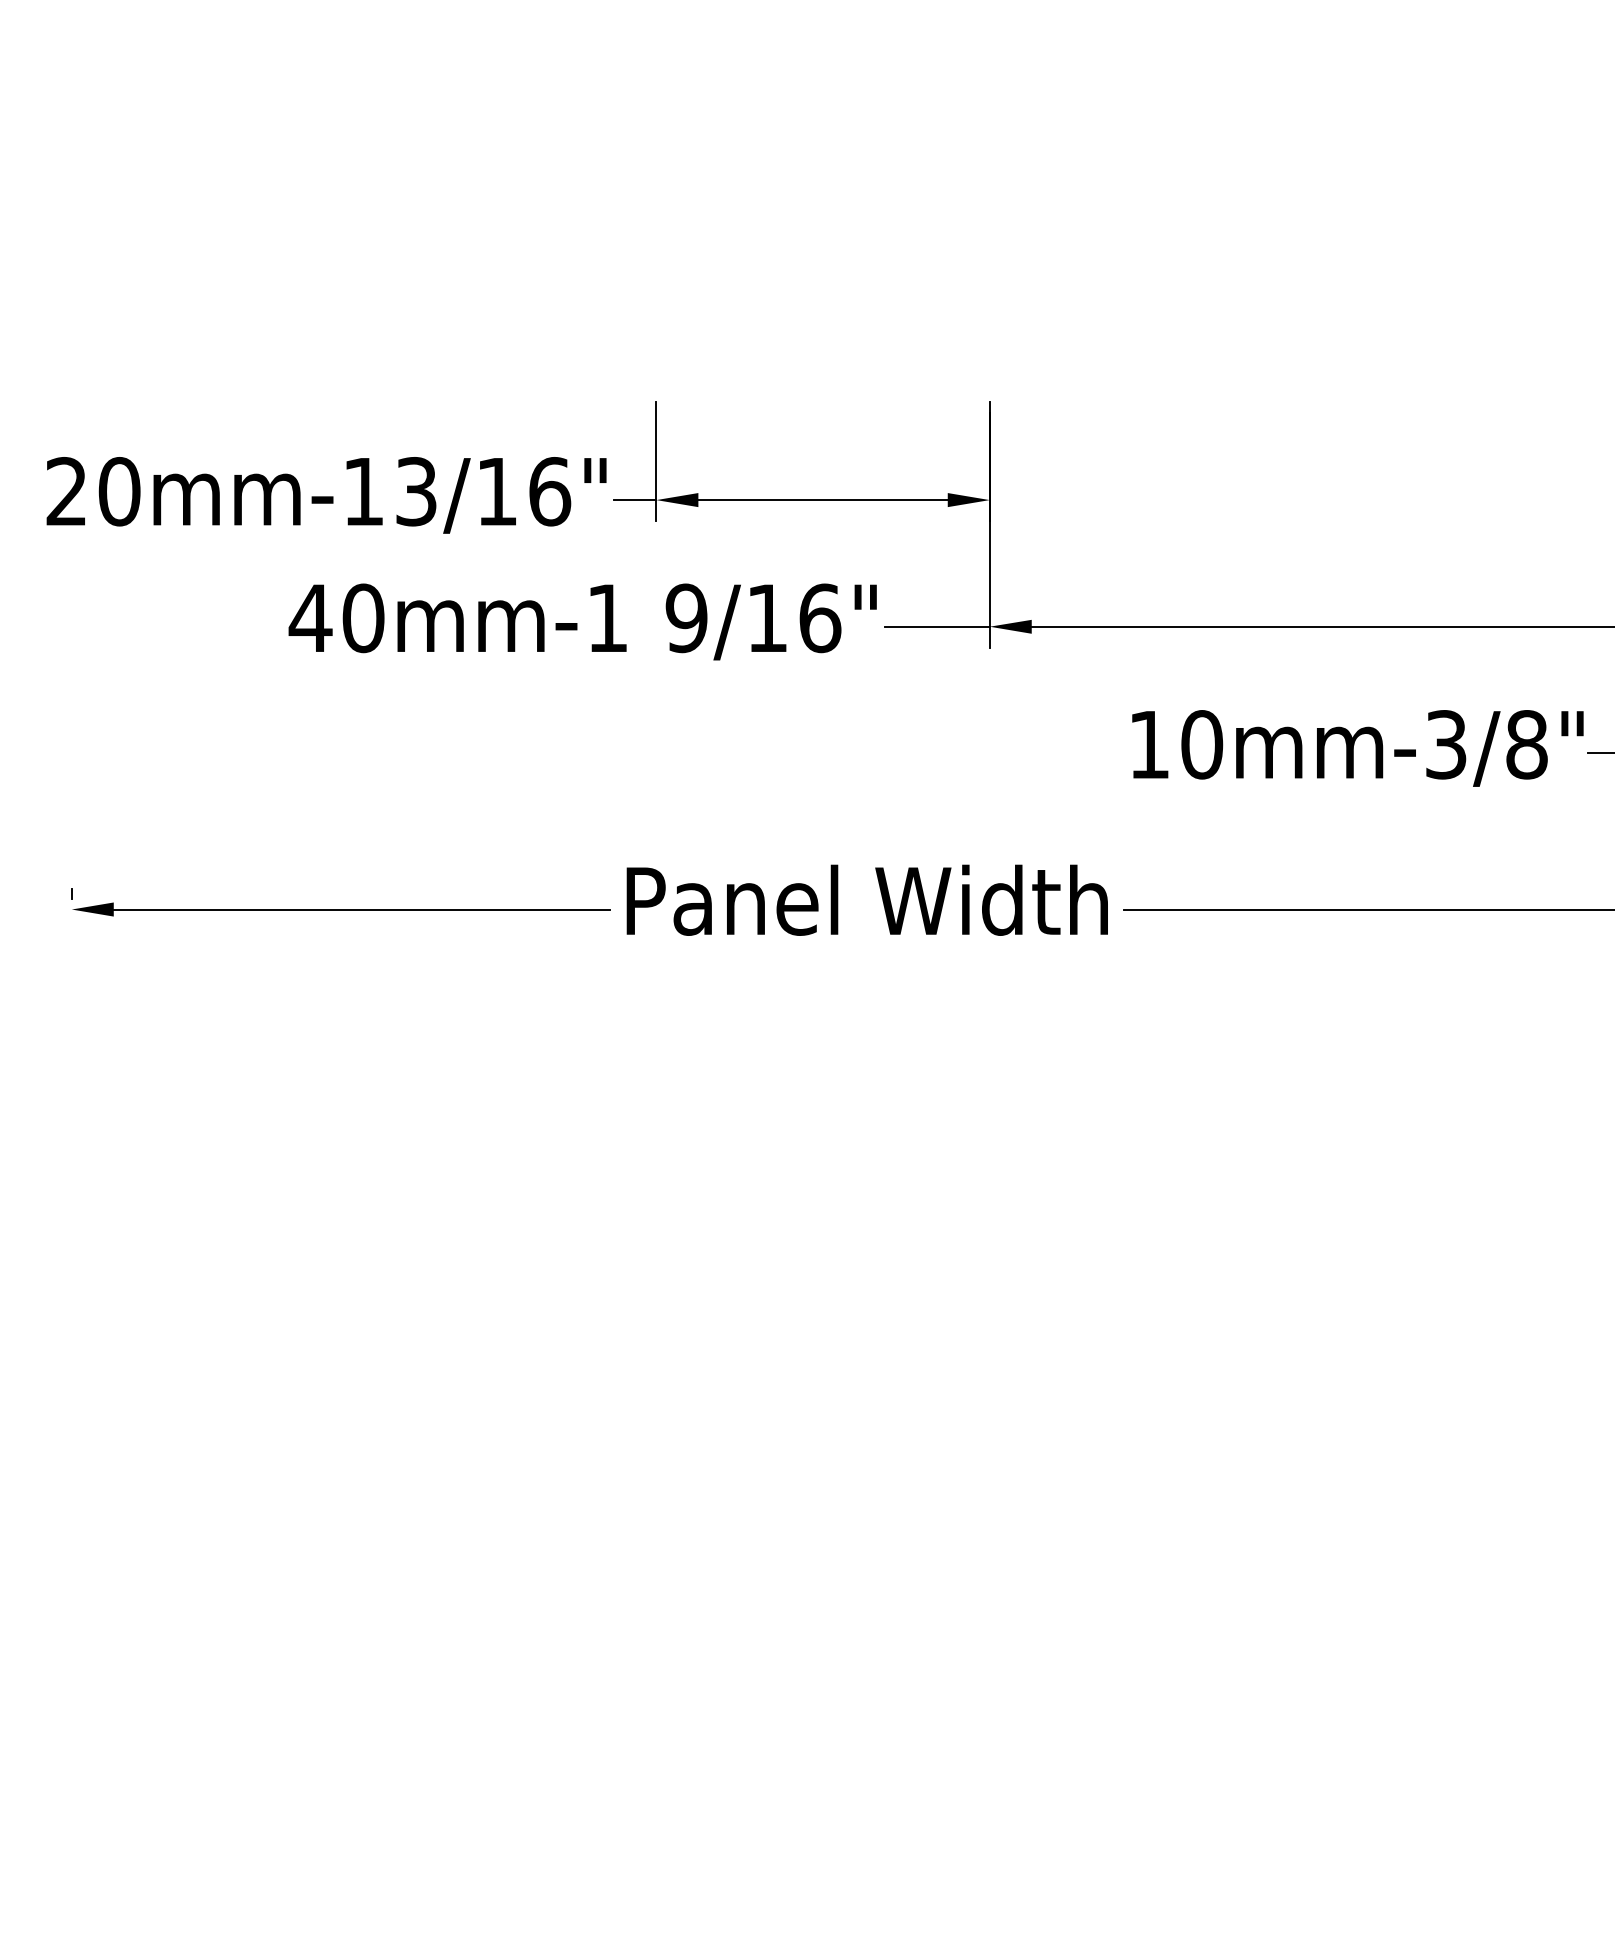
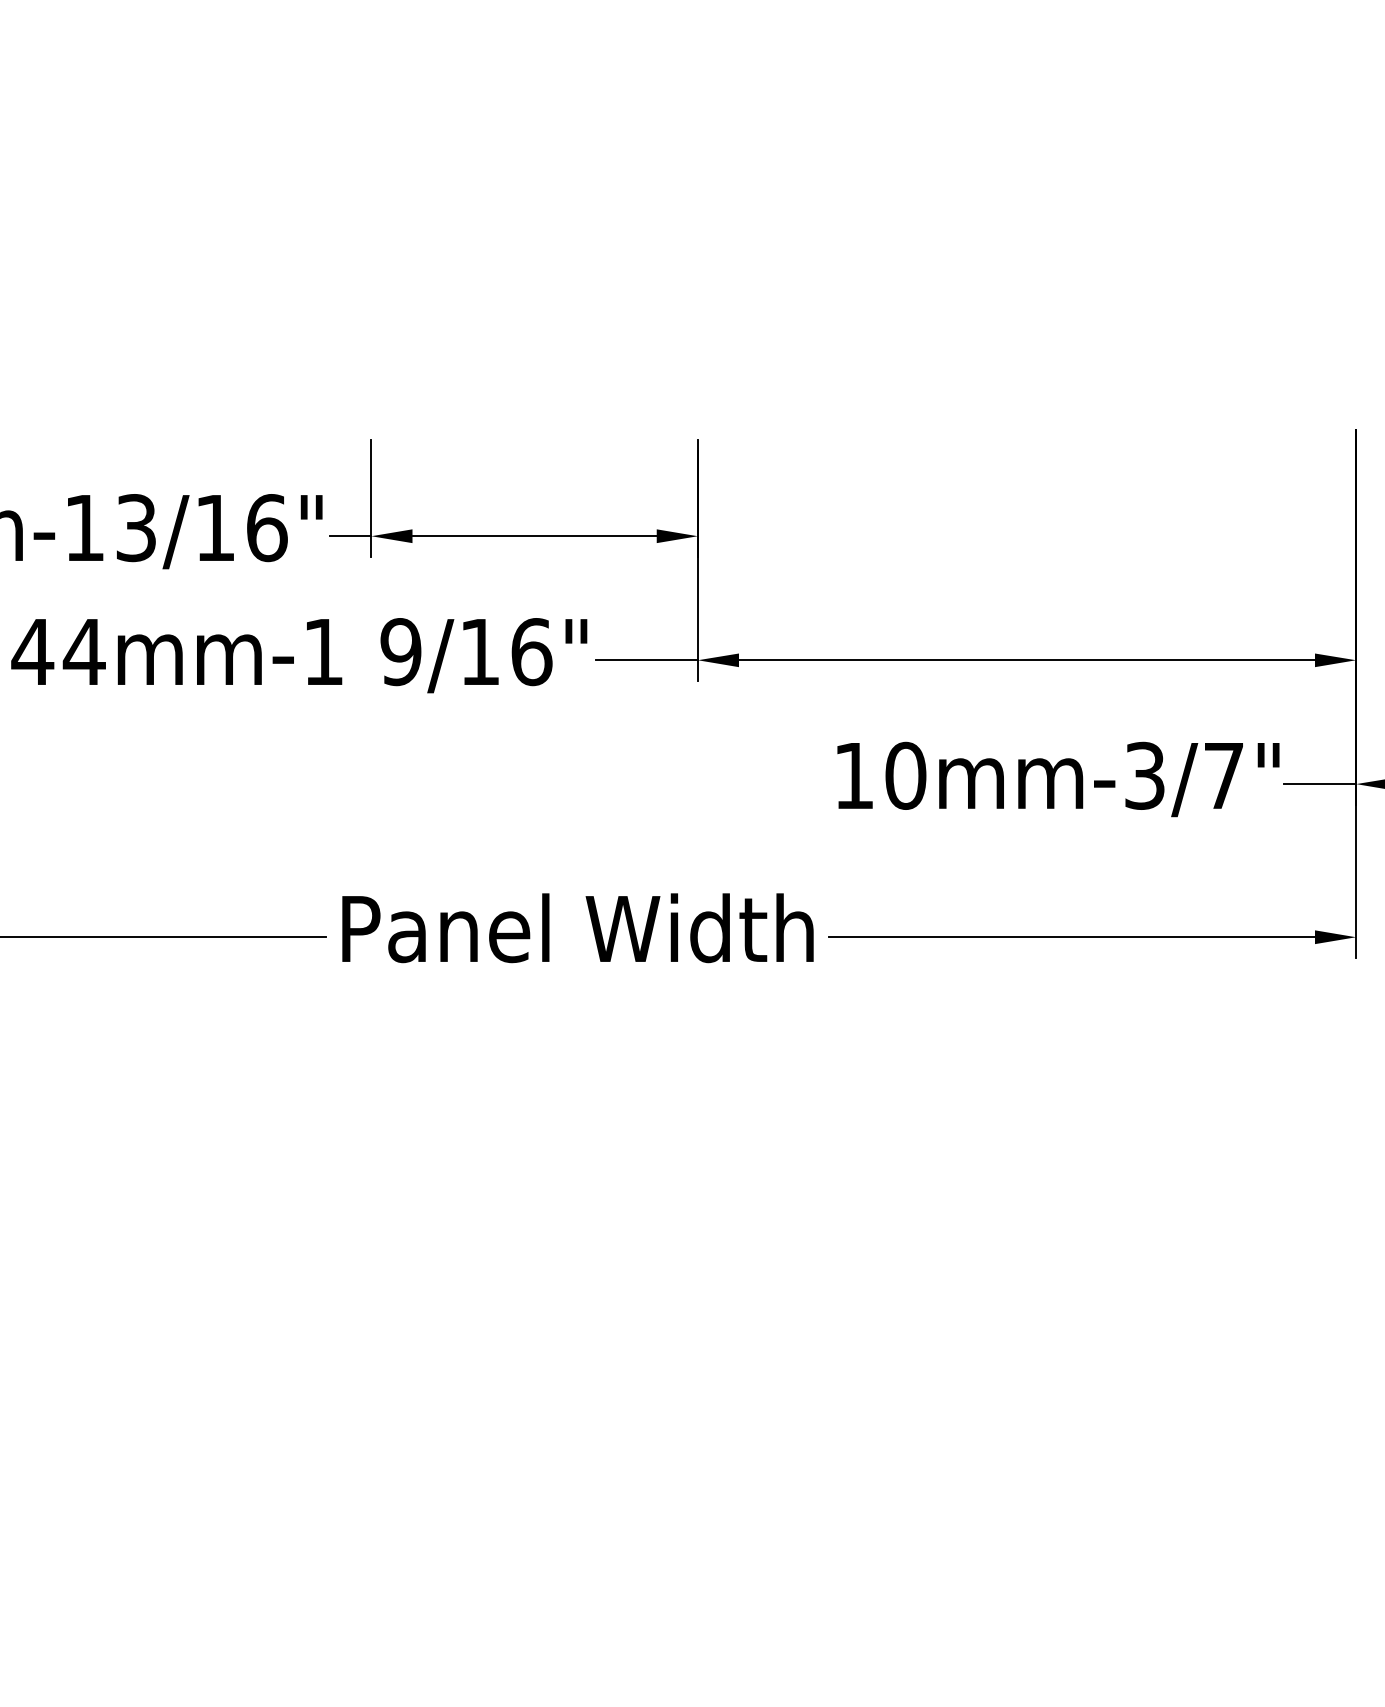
text: (363, 618) -> (84, 652), 40mm-1 -> 44mm-1
text: (1526, 744) -> (1223, 775), 10mm-3/8" -> 10mm-3/7"

